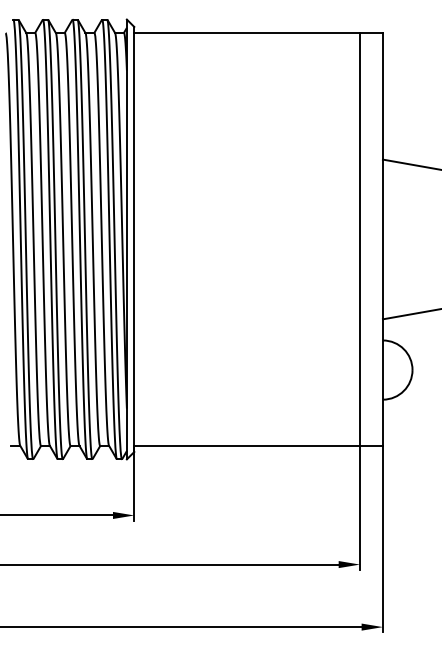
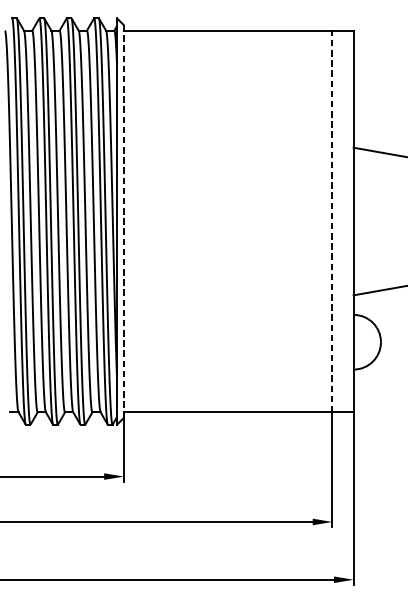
line: (359, 238) -> (331, 220), solid -> dashed
line: (134, 239) -> (124, 221), solid -> dashed

